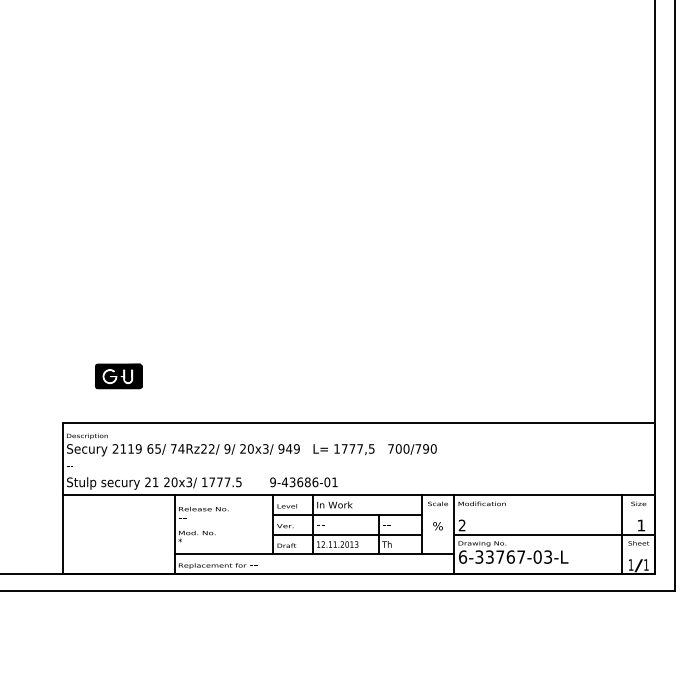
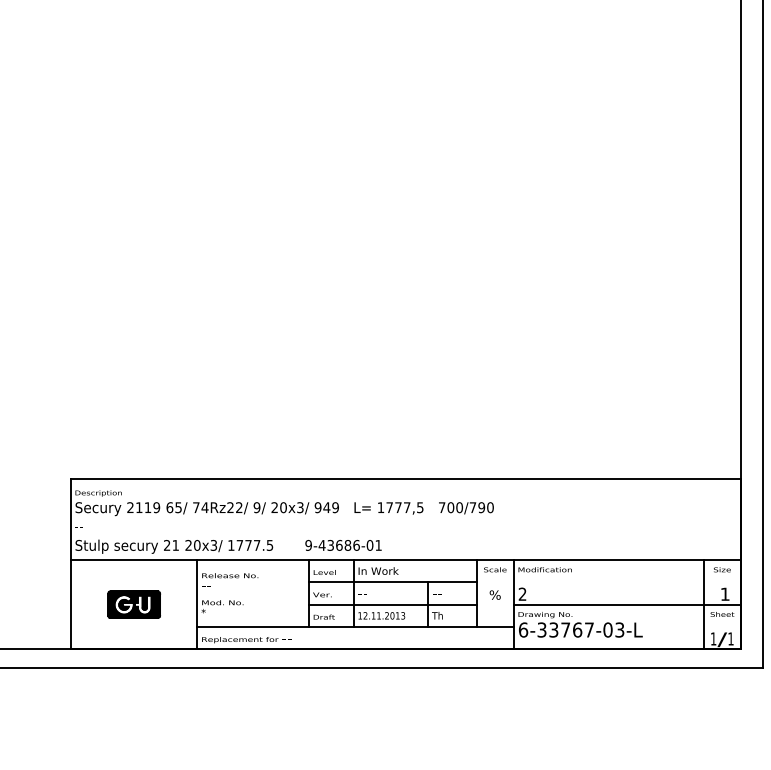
part: (119, 376) -> (134, 604), moved

